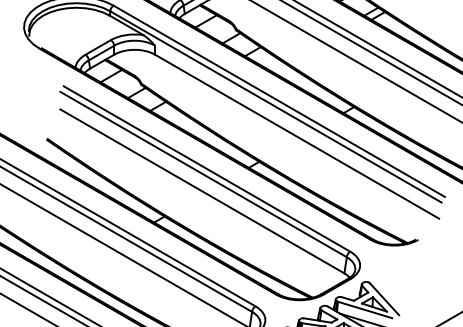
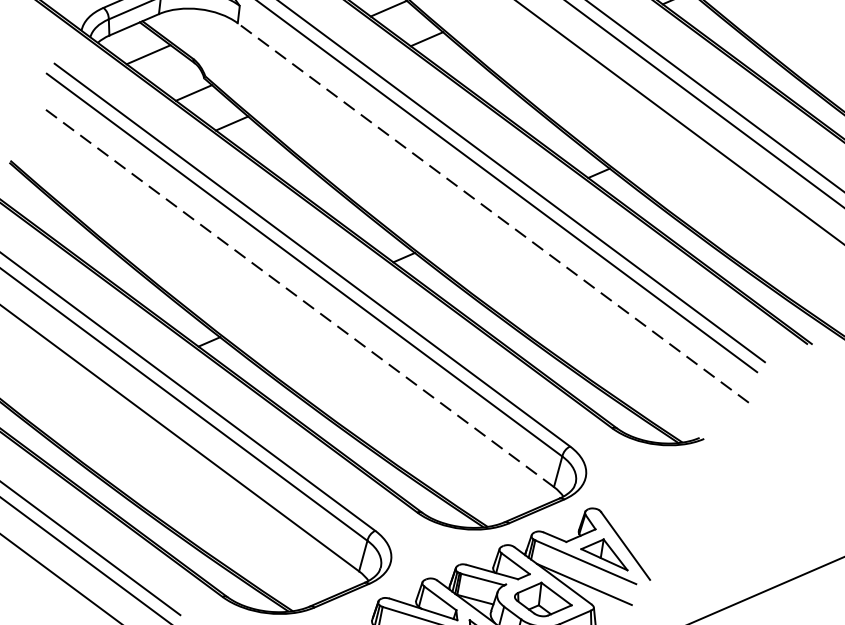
line: (297, 136) -> (494, 212), solid -> dashed
line: (202, 191) -> (298, 297), solid -> dashed

